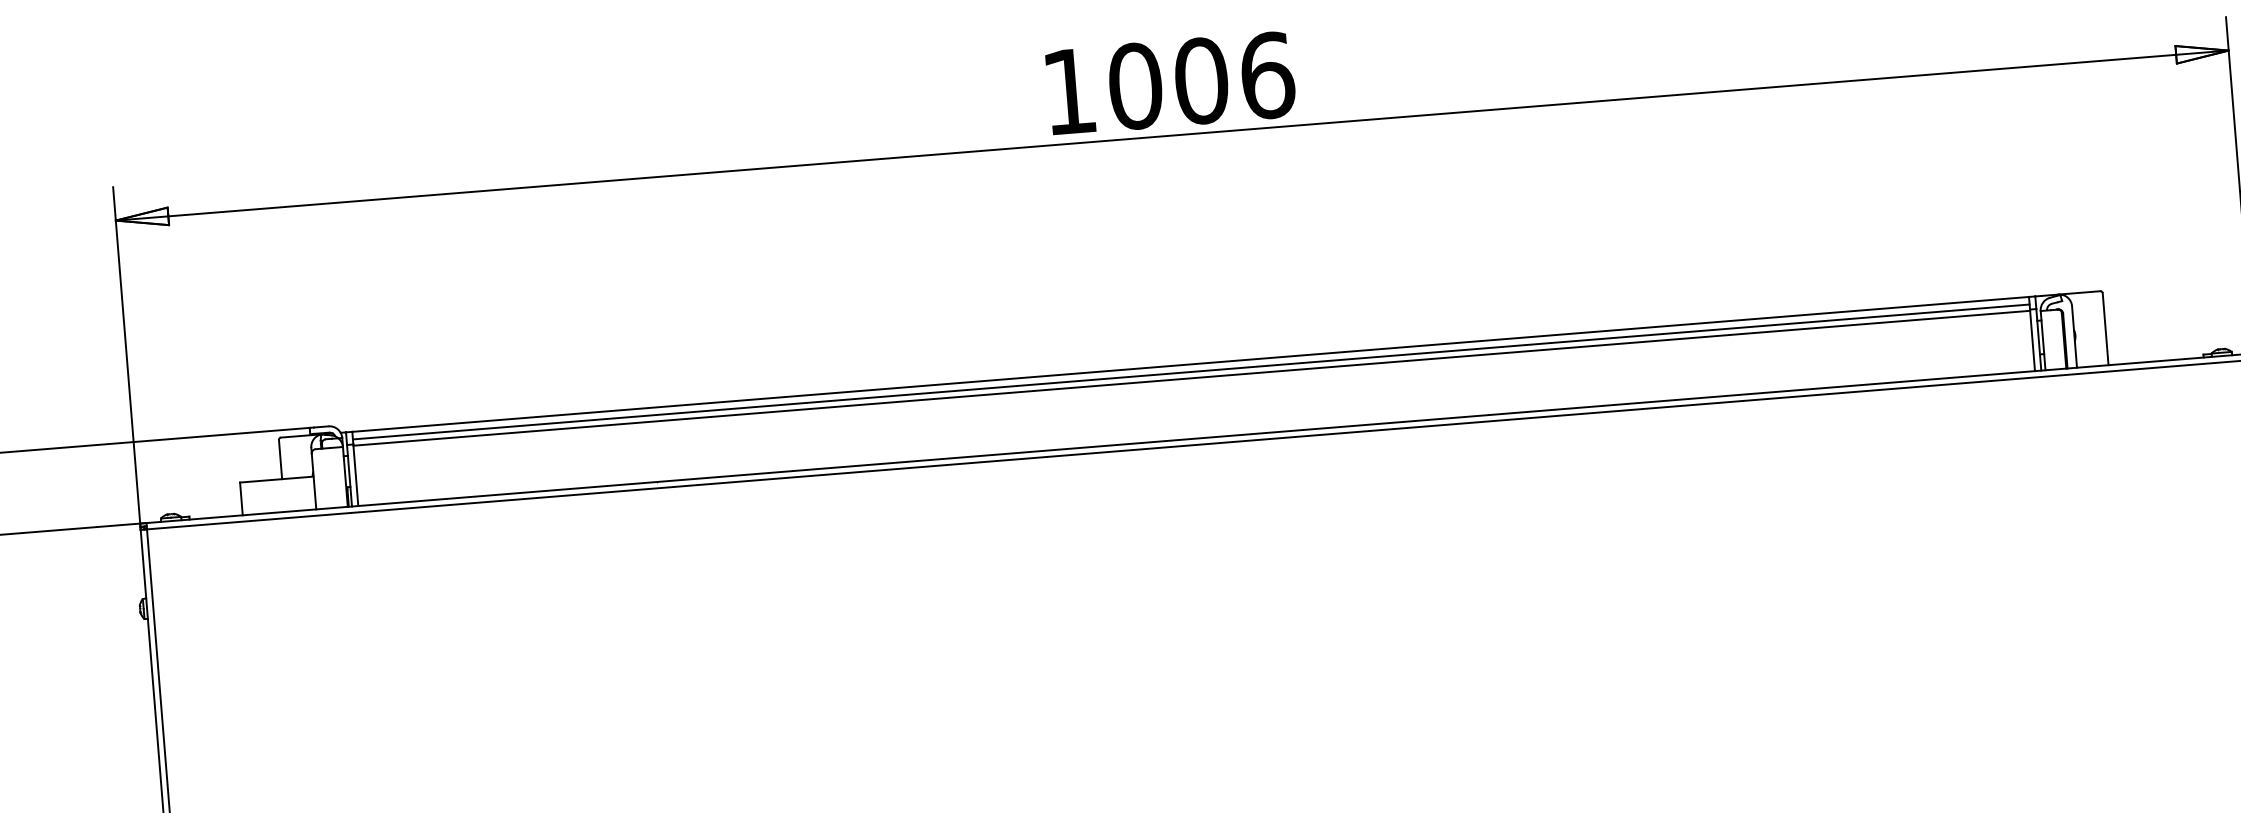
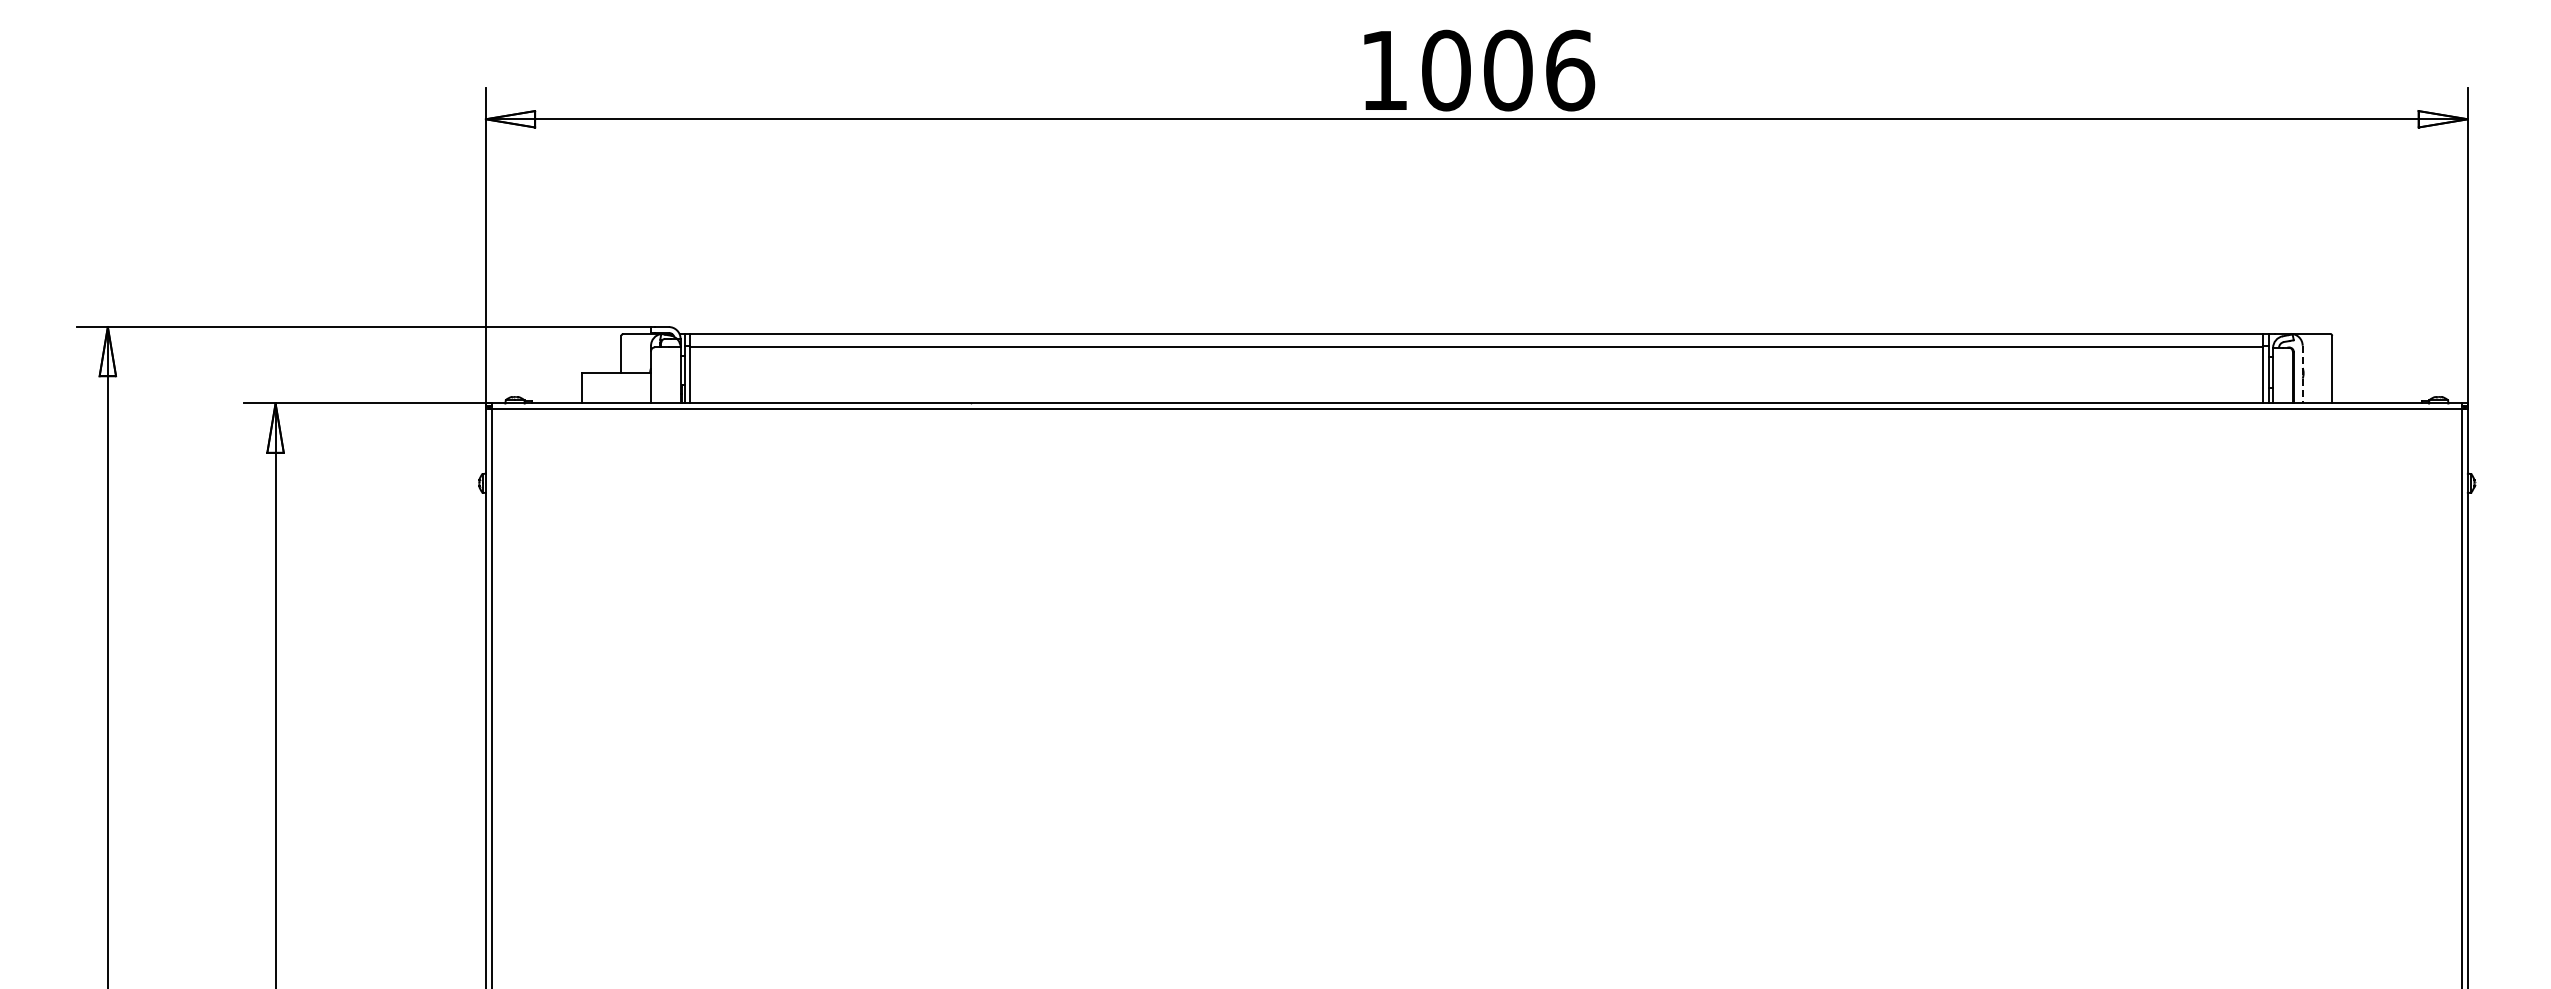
line: (2074, 336) -> (2302, 374), solid -> dashed
line: (1190, 372) -> (1476, 341), removed

